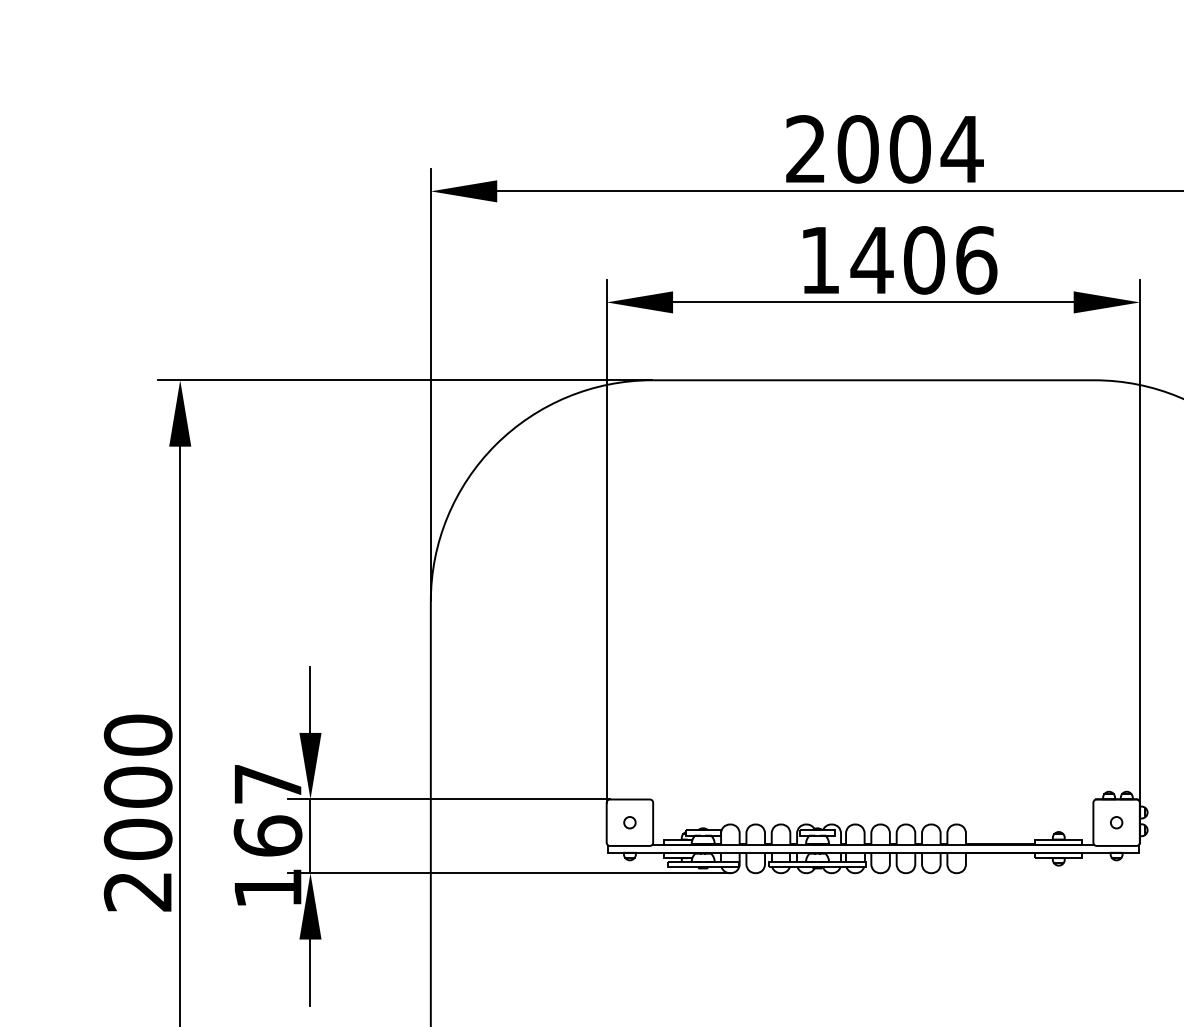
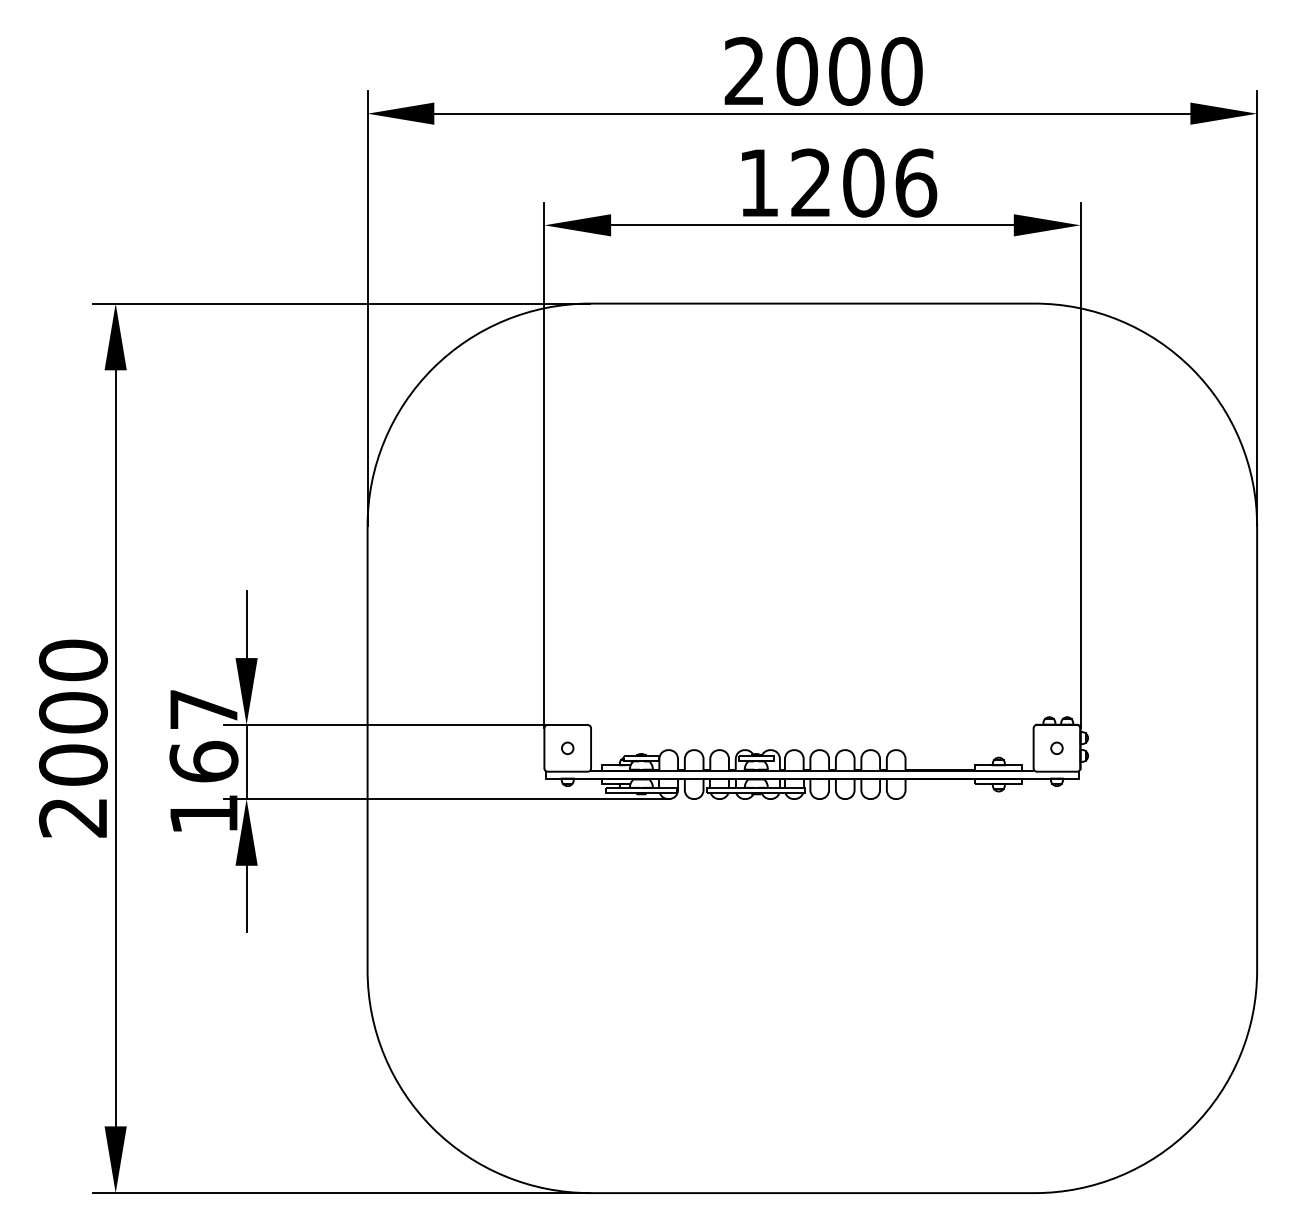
text: (961, 148) -> (901, 70), 2004 -> 2000
text: (871, 259) -> (810, 182), 1406 -> 1206

